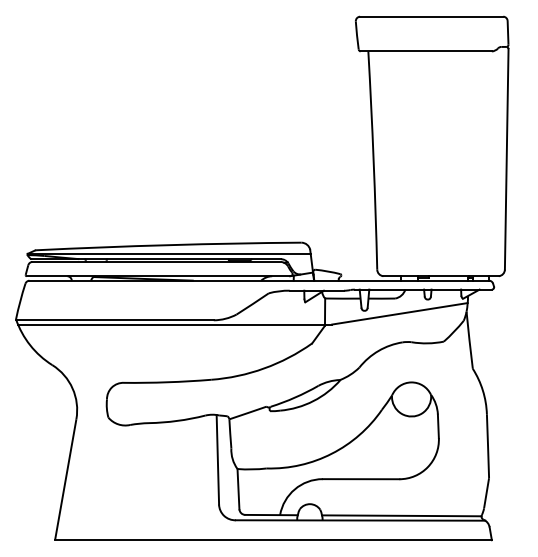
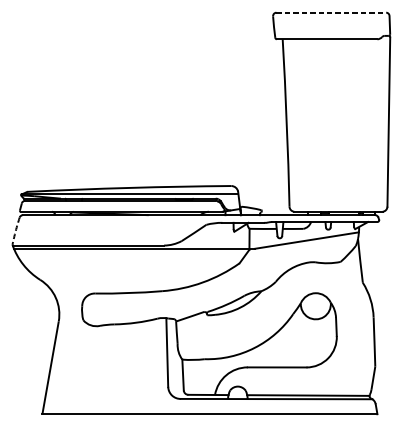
line: (431, 16) -> (331, 12), solid -> dashed
arc: (20, 301) -> (15, 231), solid -> dashed

